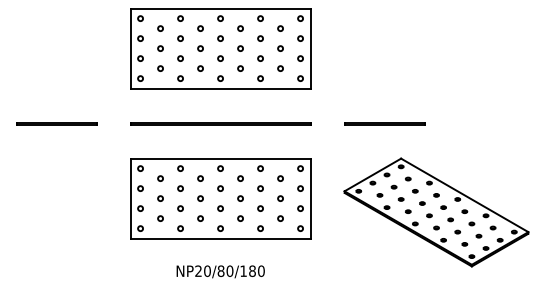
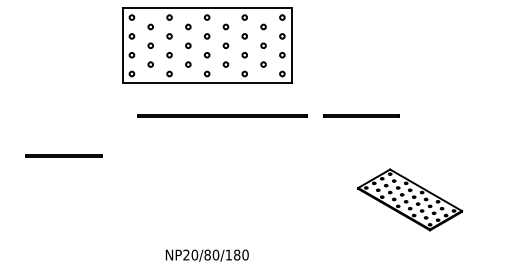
line: (56, 122) -> (63, 155), moved
line: (220, 122) -> (222, 115), moved
part: (220, 198) -> (207, 186), removed
part: (435, 212) -> (409, 199), size x0.6

